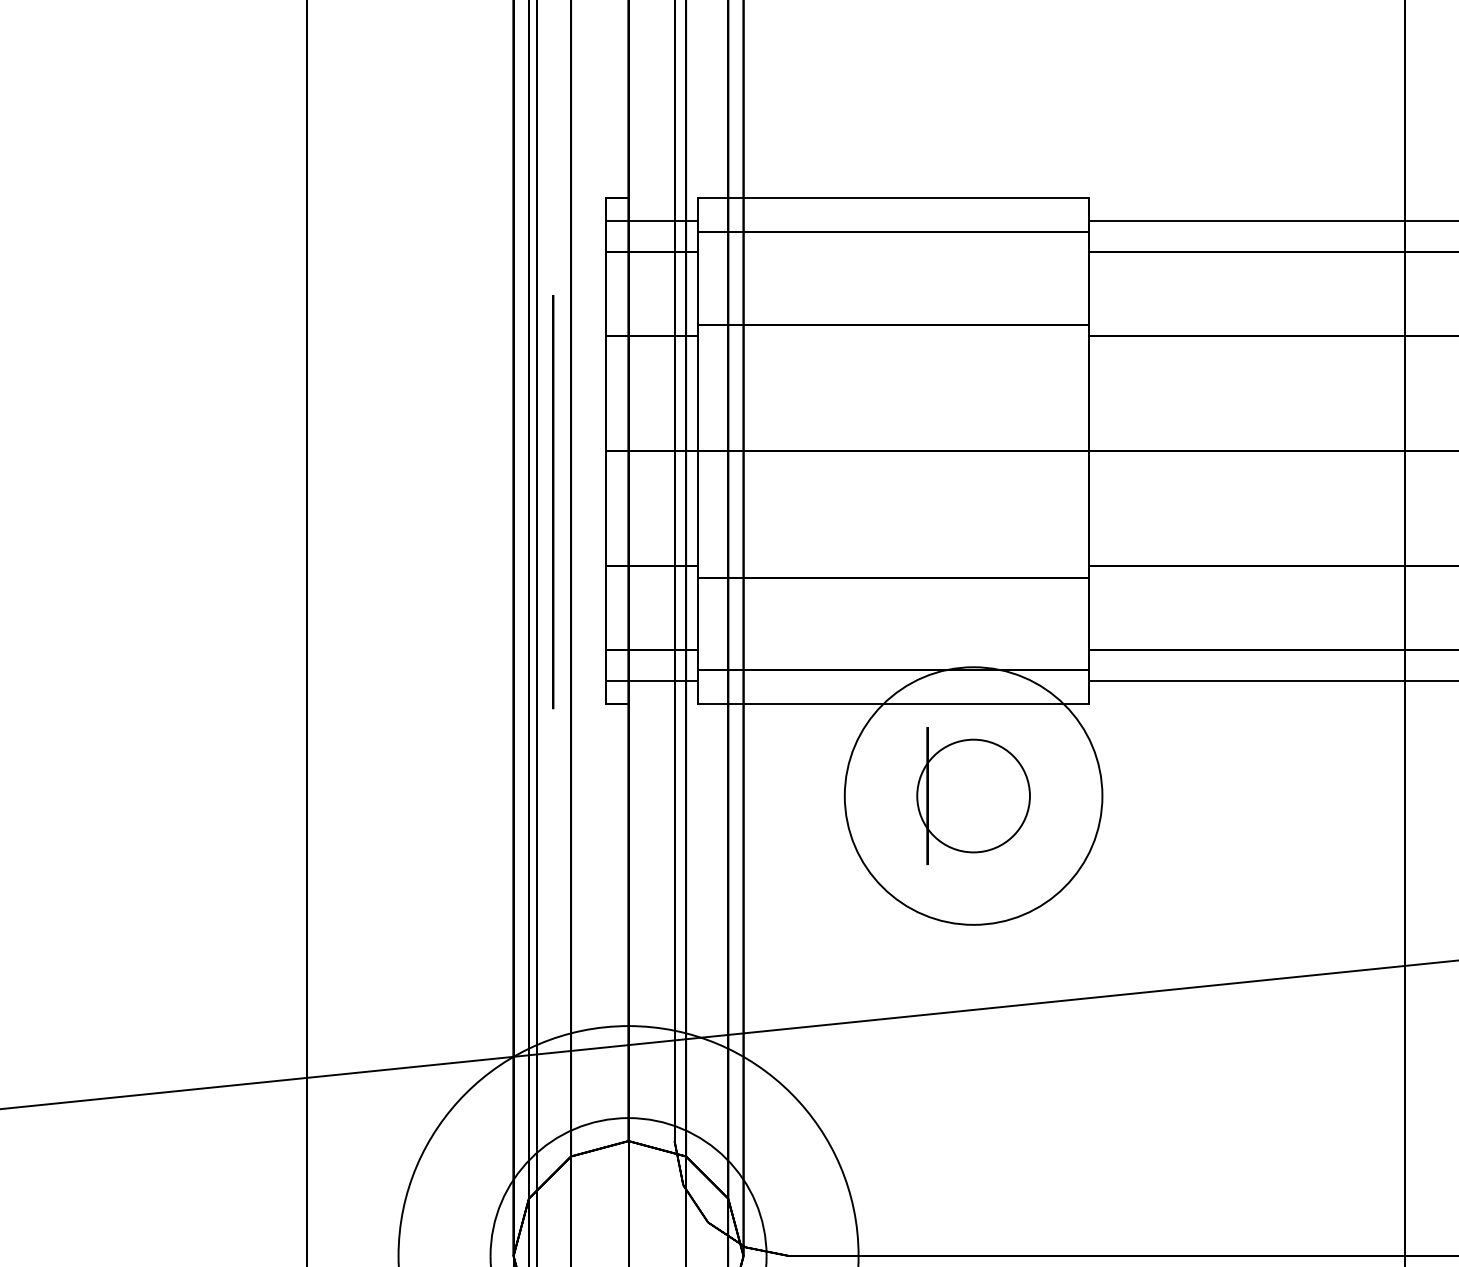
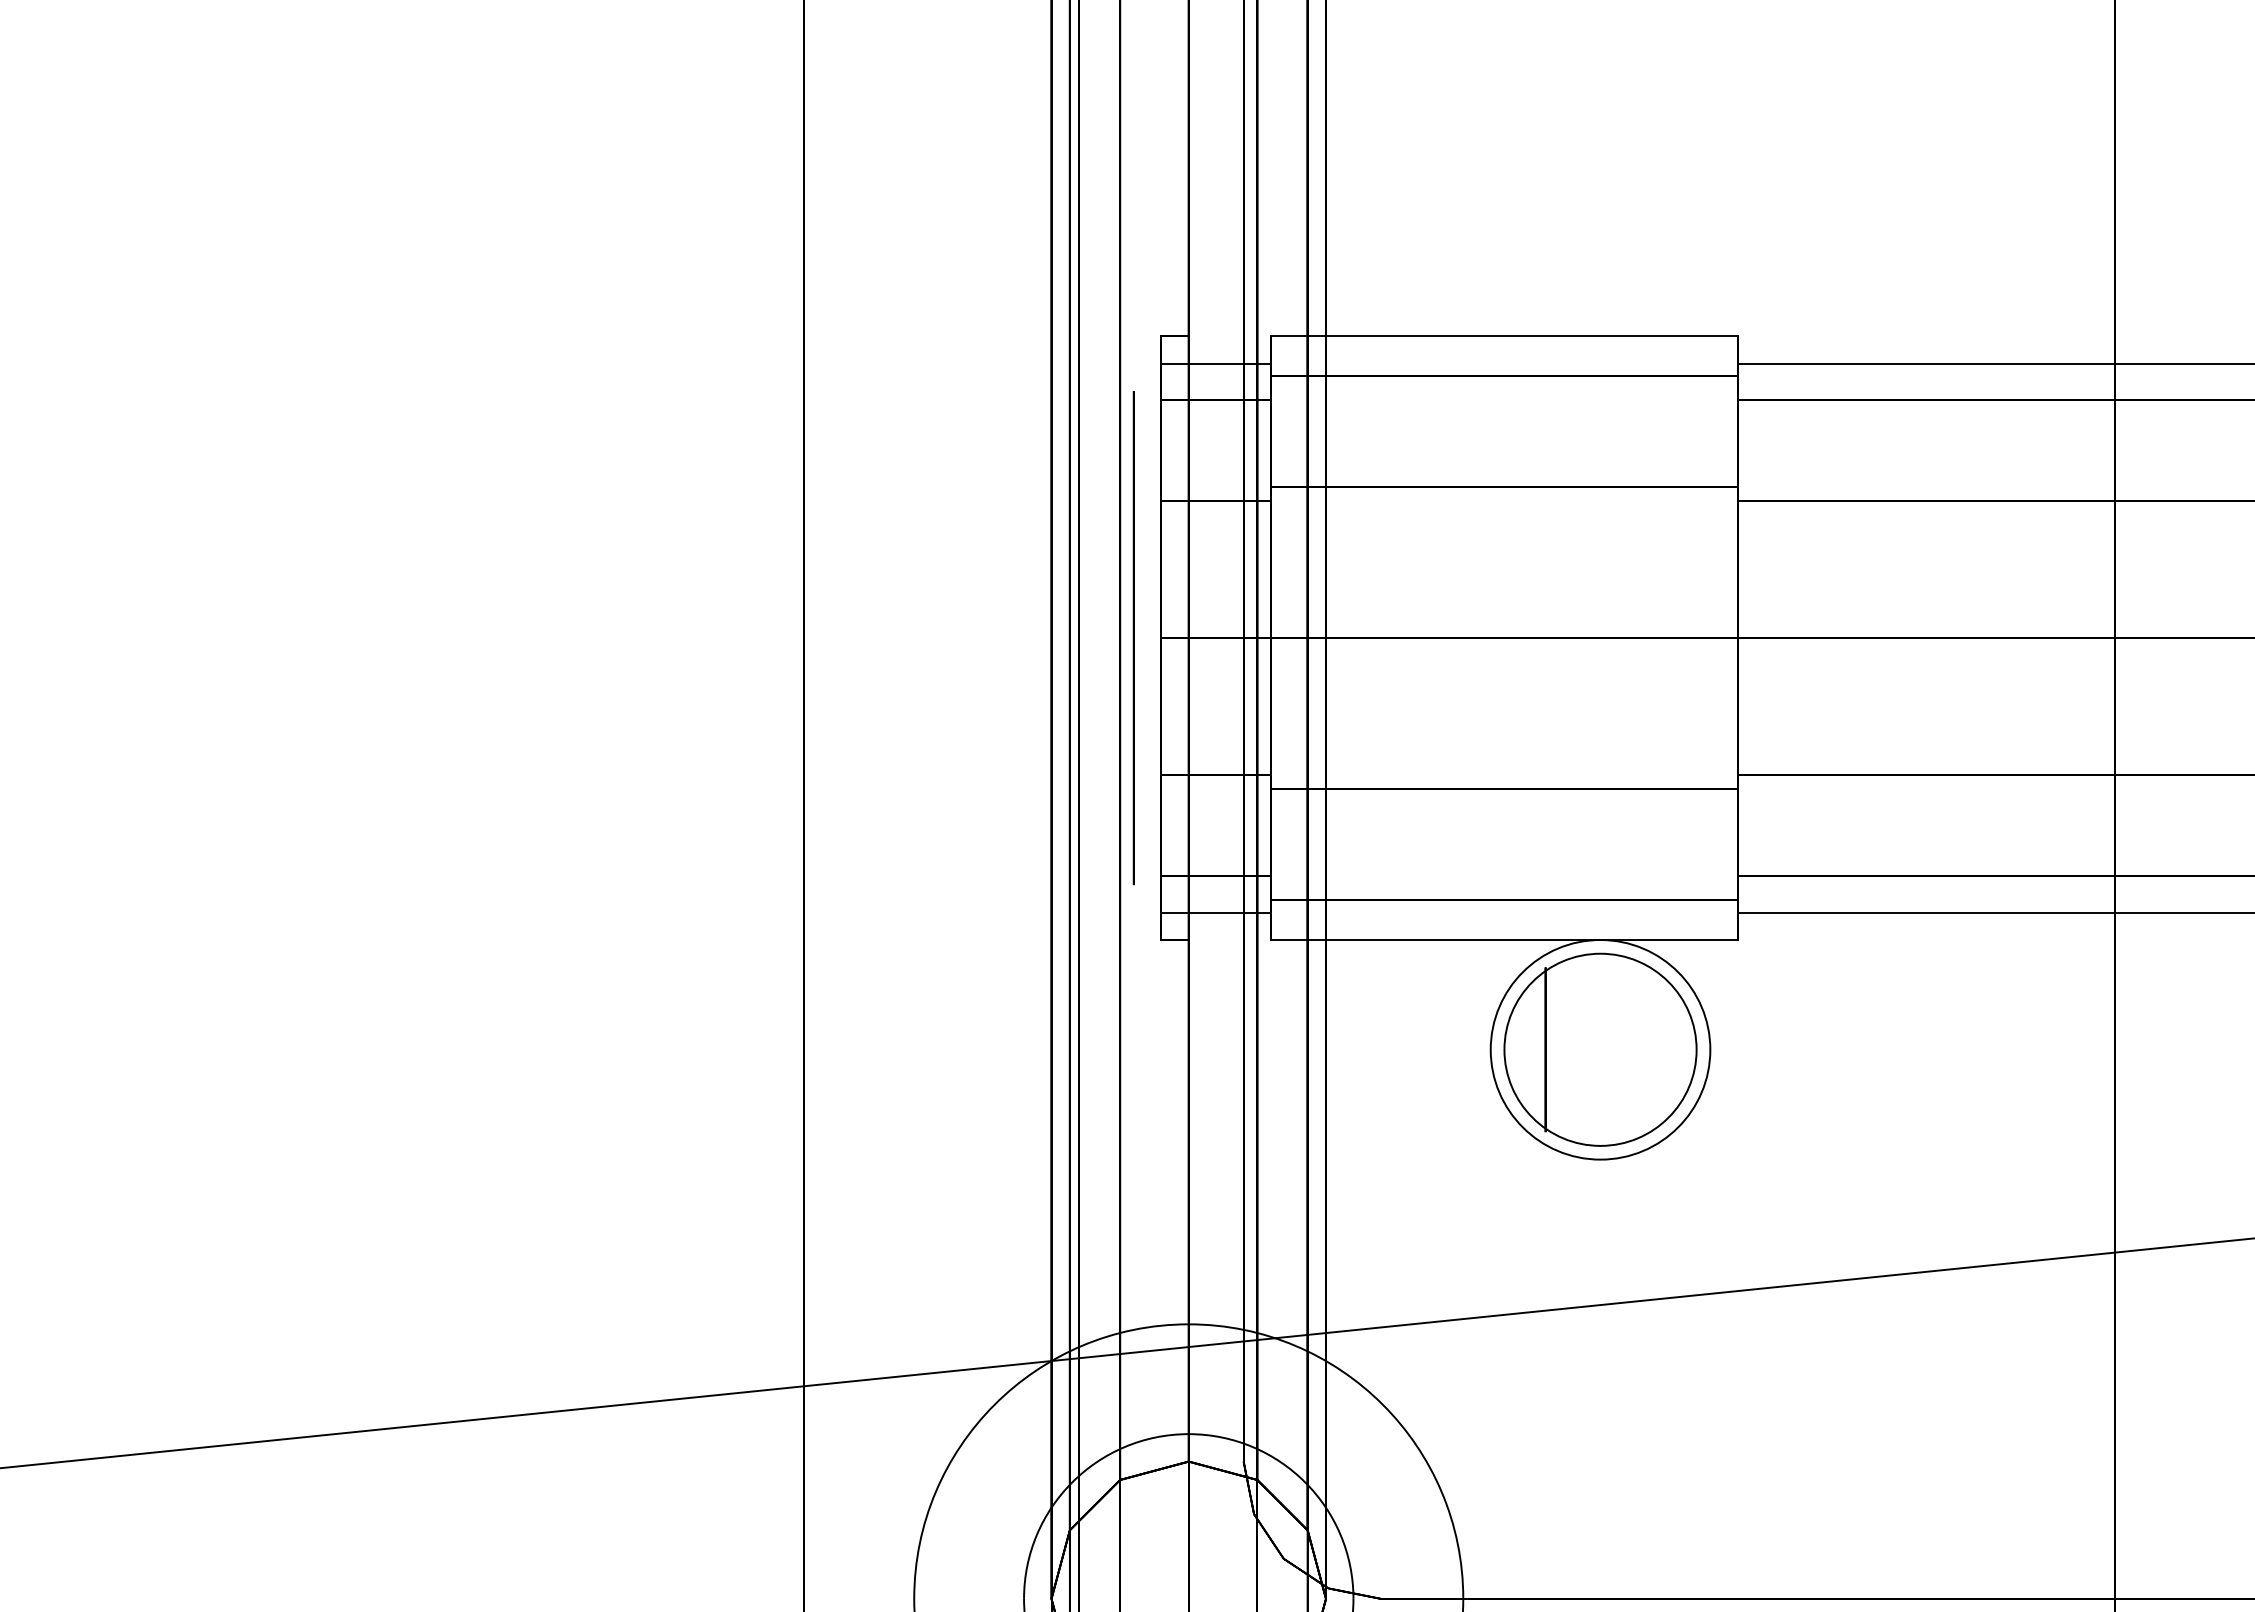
circle: (552, 502) -> (1133, 638), moved
circle: (973, 795) -> (1600, 1049), size x0.71
circle: (973, 795) -> (1600, 1049), size x1.43

